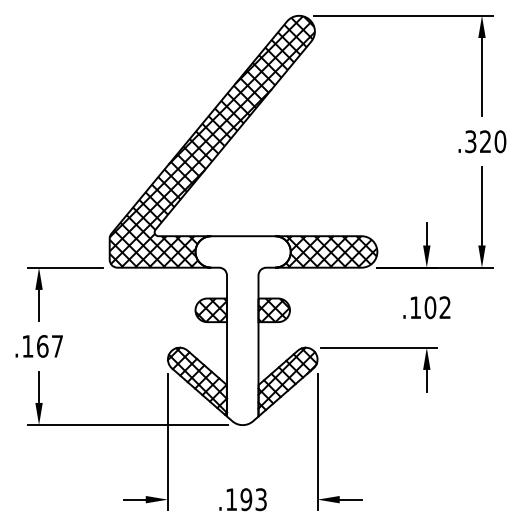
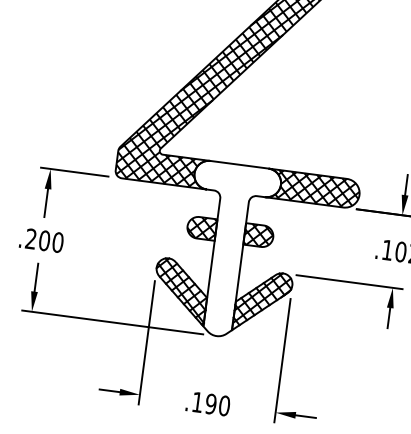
text: (42, 346) -> (44, 240), .167 -> .200
text: (261, 499) -> (224, 405), .193 -> .190

